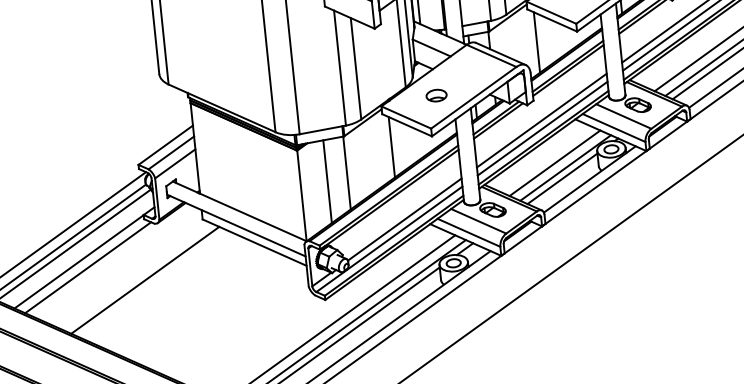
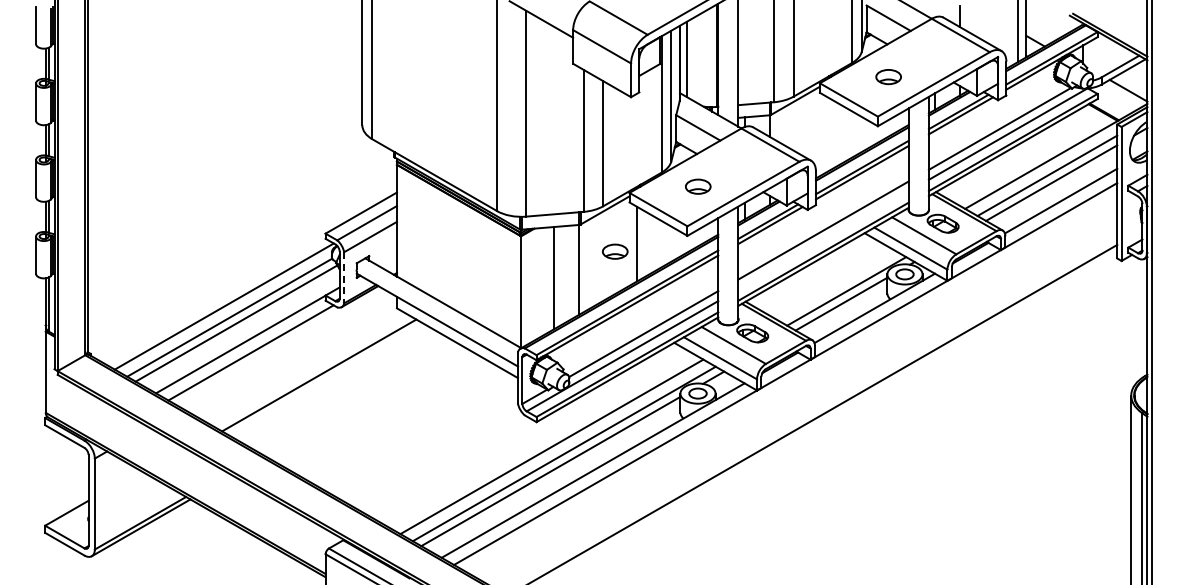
line: (536, 42) -> (827, 134), removed
line: (542, 128) -> (823, 240), removed
part: (374, 155) -> (615, 251), added
line: (554, 162) -> (833, 283), removed
line: (157, 198) -> (344, 277), solid -> dashed

